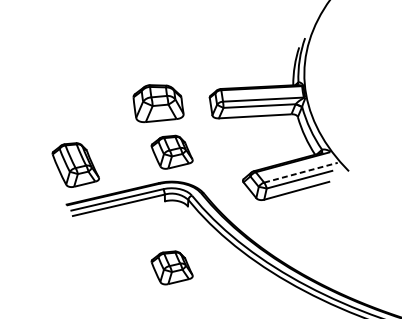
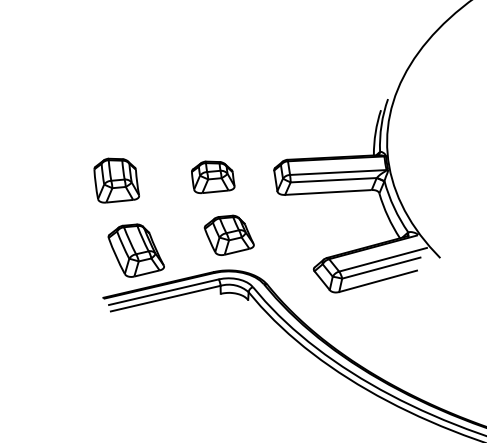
part: (158, 103) -> (213, 177), size x0.71
part: (77, 106) -> (116, 180), added
part: (75, 164) -> (135, 250), moved
line: (301, 172) -> (383, 259), dashed -> solid
part: (171, 267) -> (228, 372), removed

